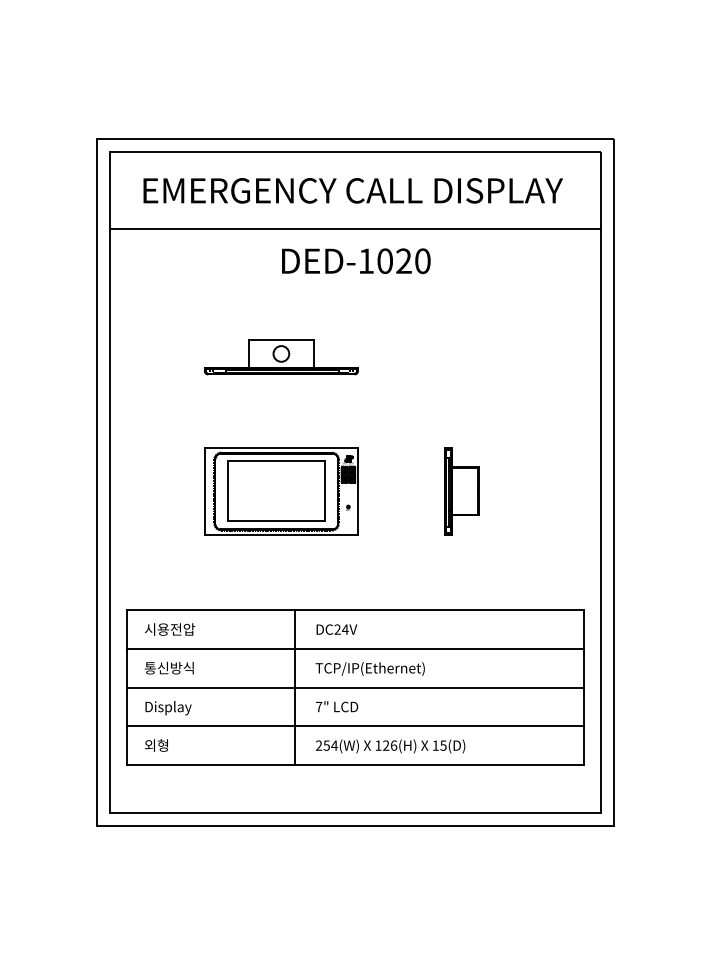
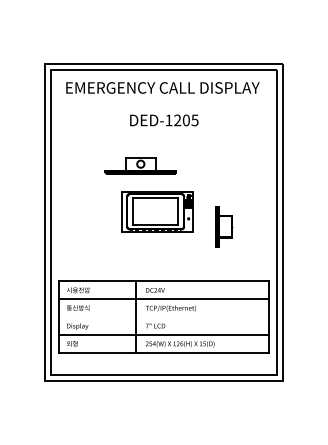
line: (354, 228) -> (163, 105), removed
text: (404, 261) -> (186, 120), DED-1020 -> DED-1205
part: (280, 356) -> (140, 165), moved
part: (280, 491) -> (157, 211), moved
part: (462, 491) -> (224, 226), moved
line: (354, 688) -> (163, 317), removed

